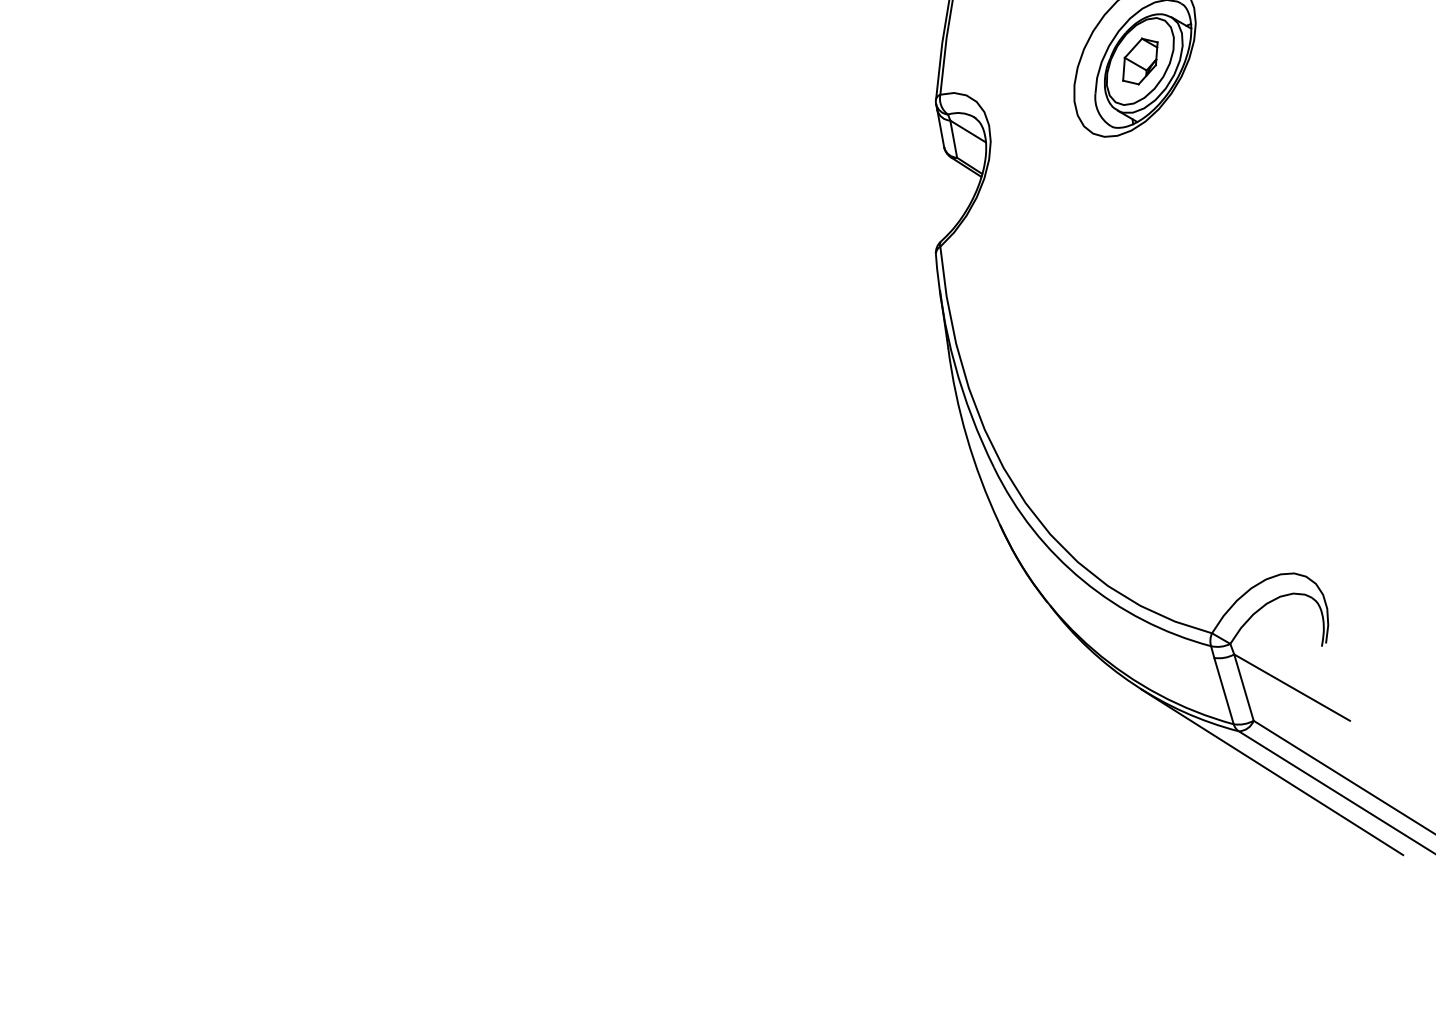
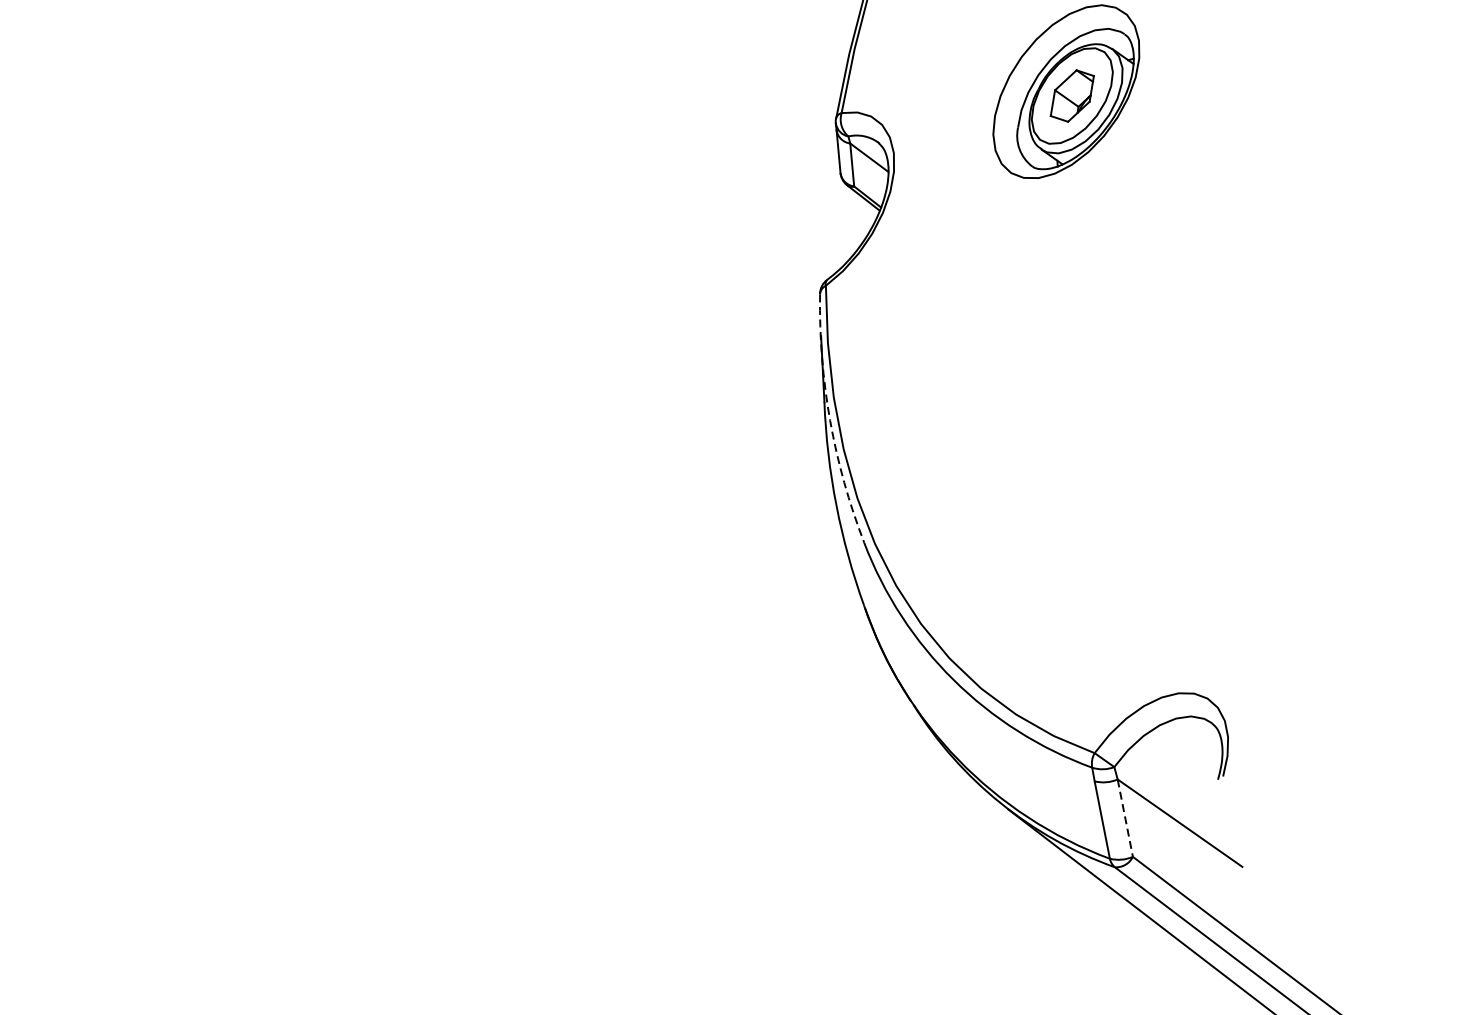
arc: (954, 364) -> (829, 421), solid -> dashed
line: (1243, 687) -> (1124, 817), solid -> dashed

